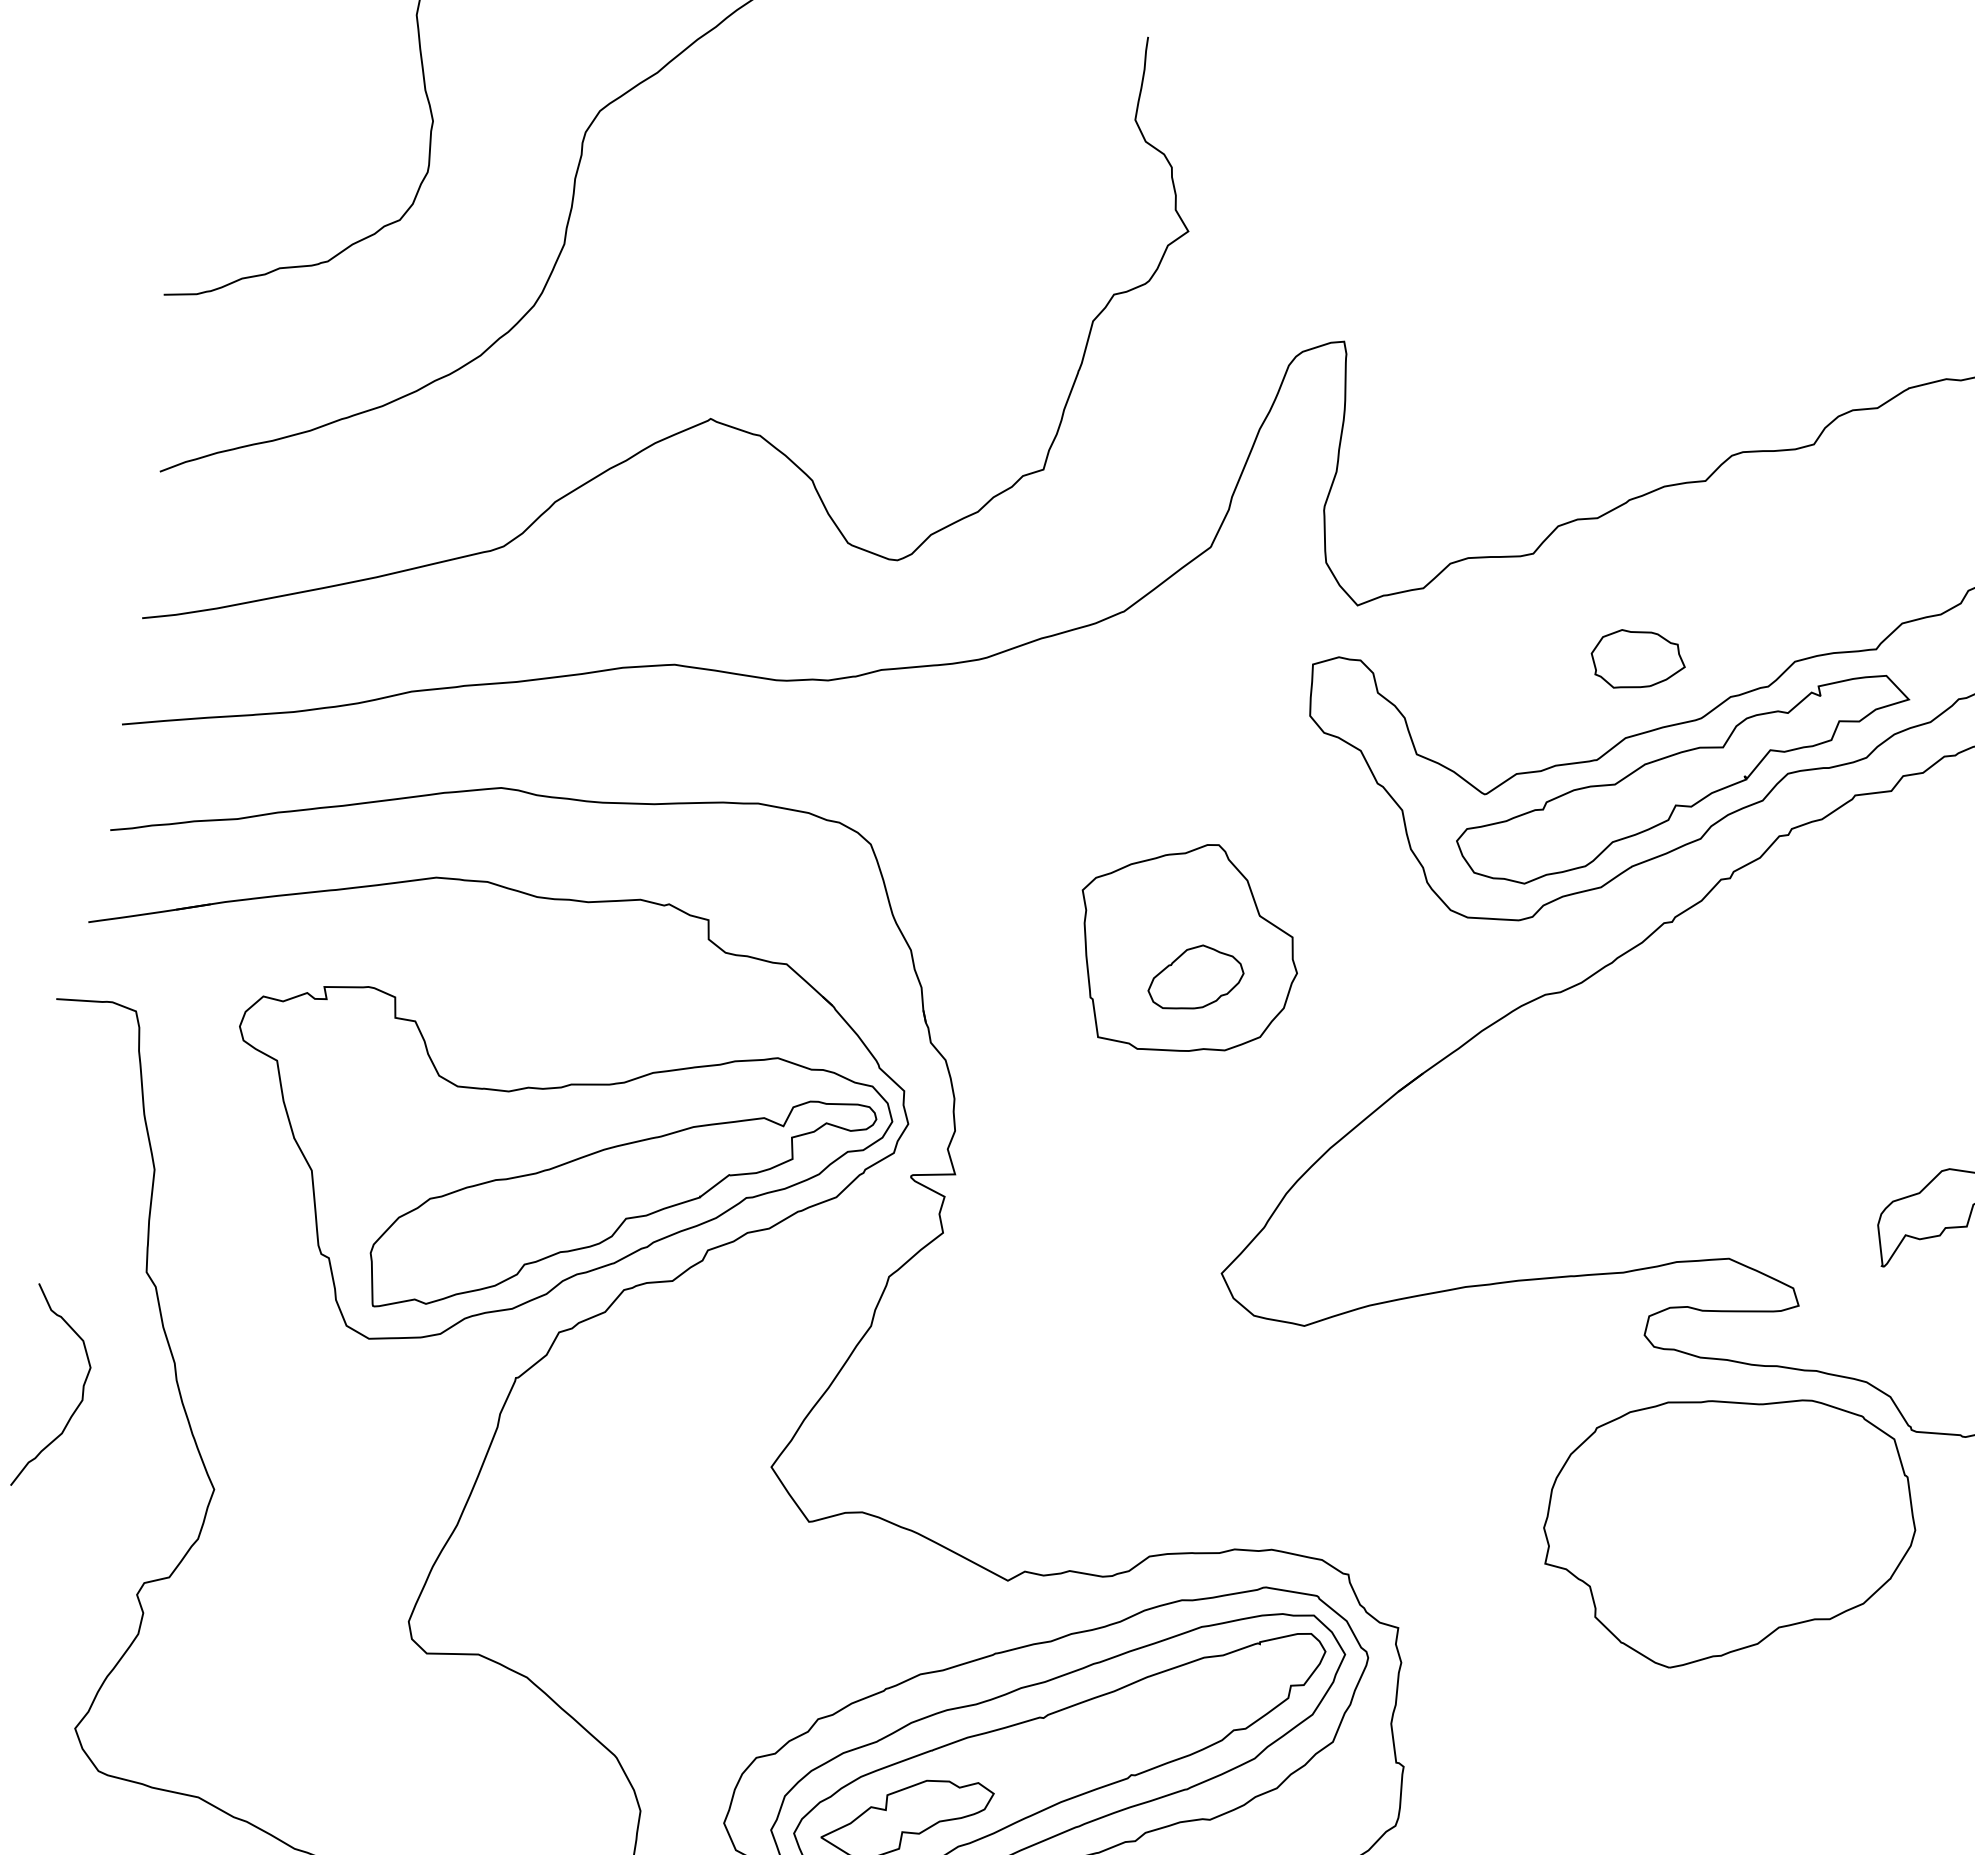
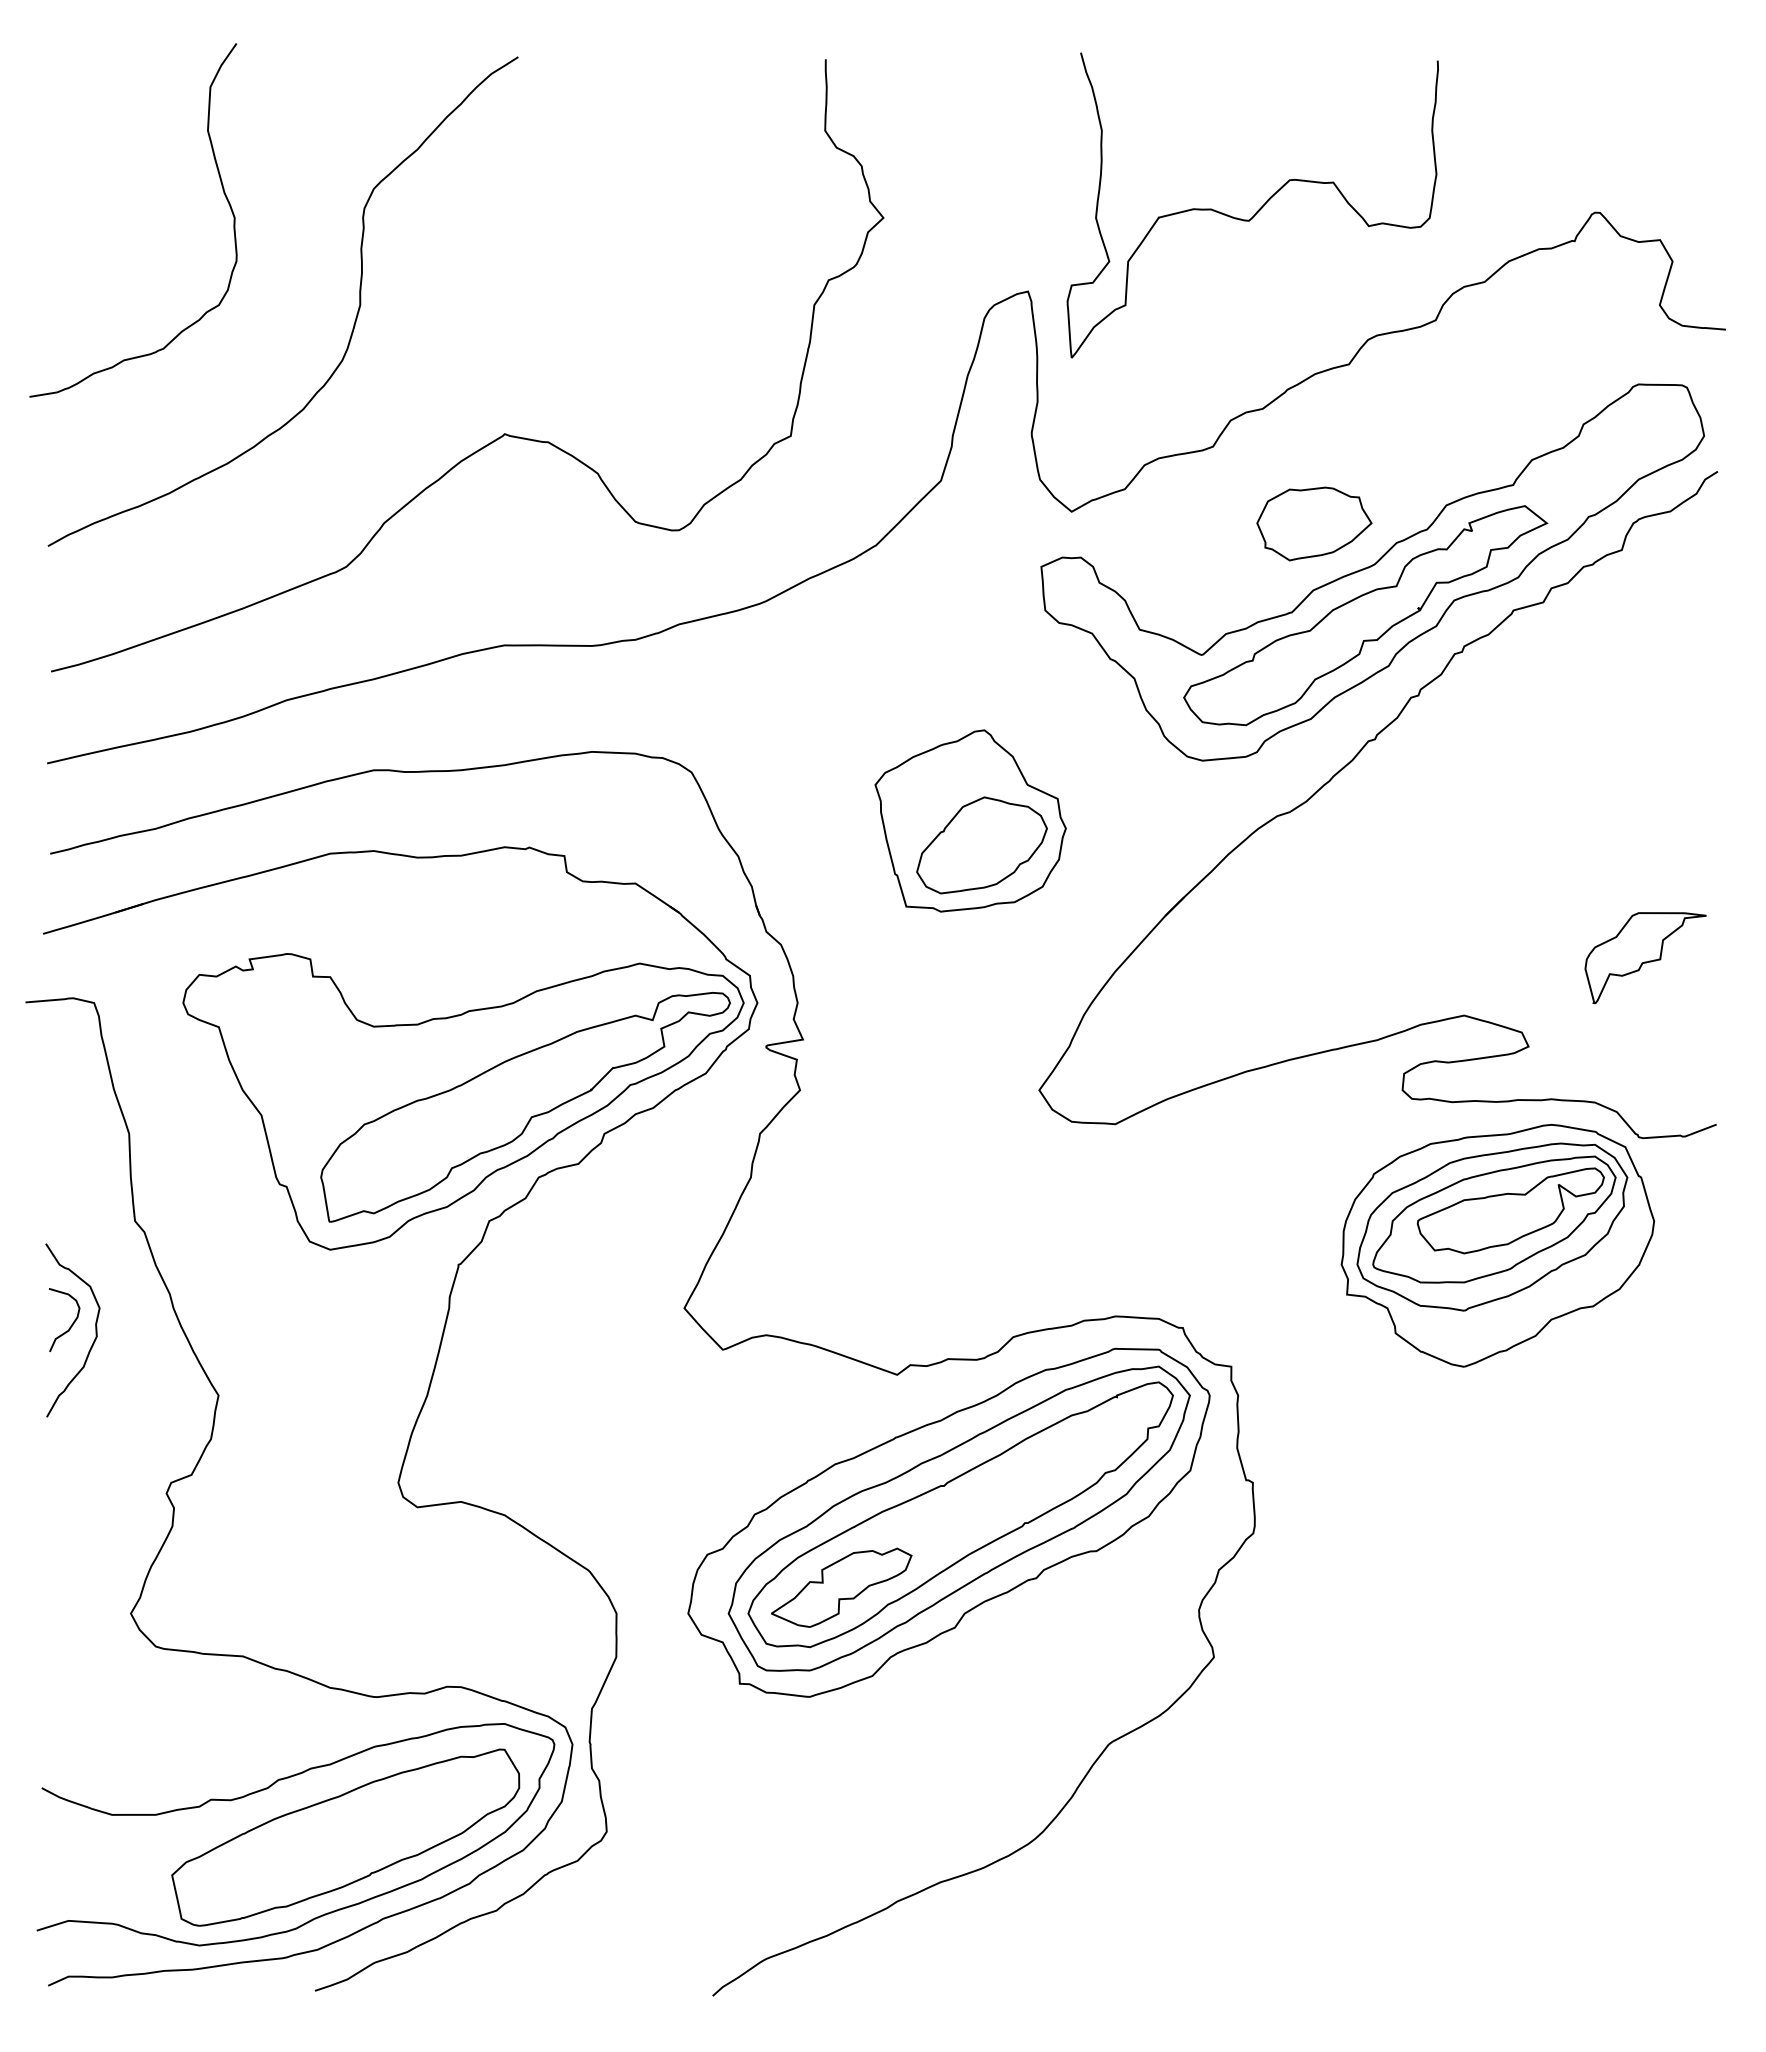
curve: (1625, 286) -> (1257, 210), added
part: (1638, 660) -> (1314, 523), size x1.43
part: (1195, 978) -> (981, 845), size x1.67
curve: (53, 1382) -> (70, 1325), added
part: (1726, 1509) -> (1492, 1226), added

